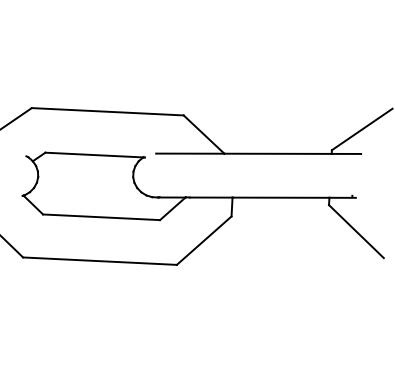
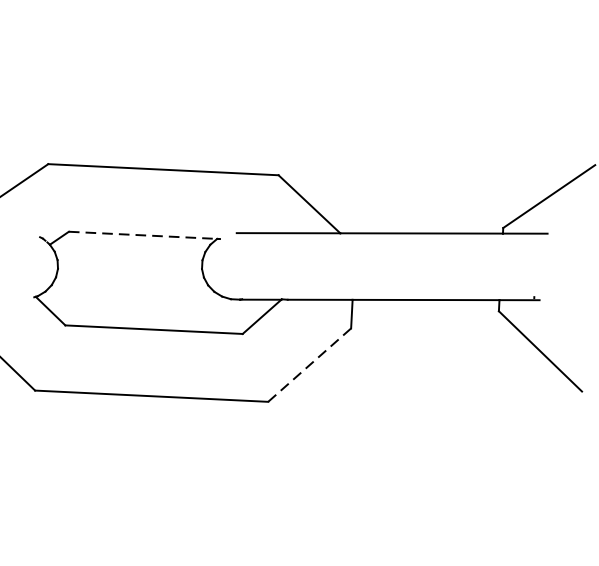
line: (94, 155) -> (143, 236), solid -> dashed
line: (204, 240) -> (310, 364), solid -> dashed

